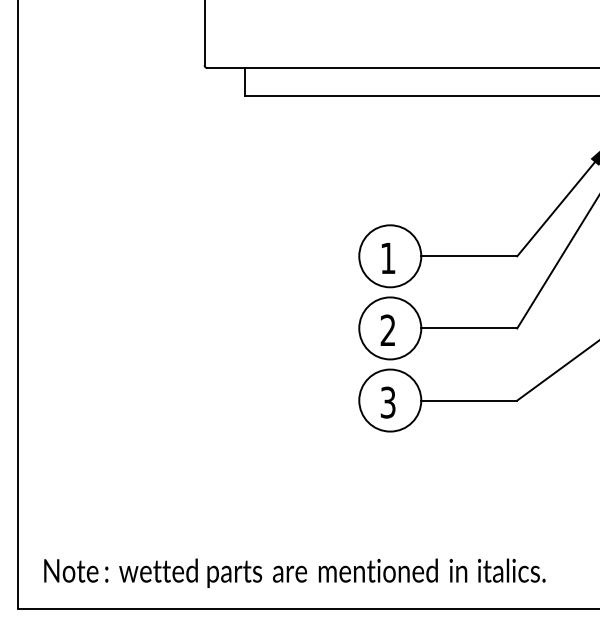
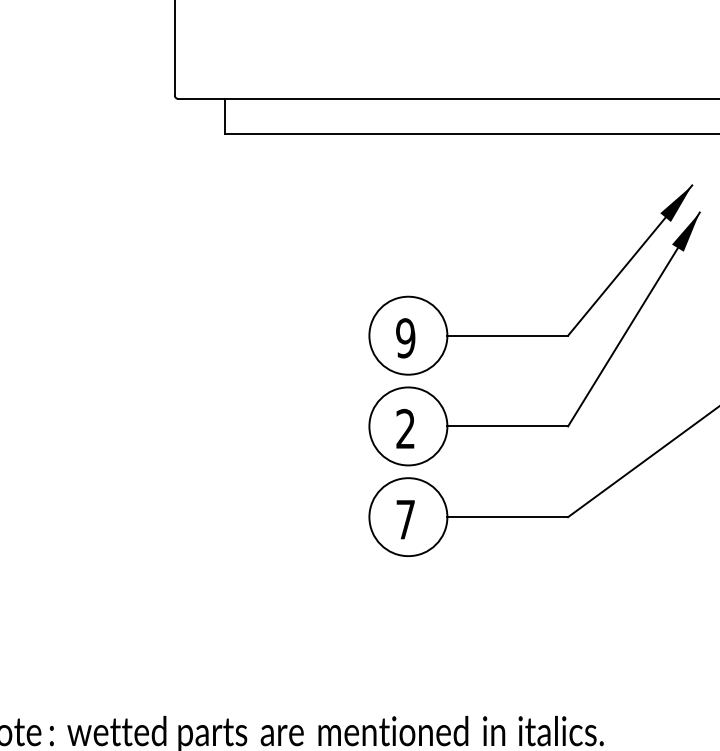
text: (387, 258) -> (404, 338), 1 -> 9
text: (387, 402) -> (404, 519), 3 -> 7

